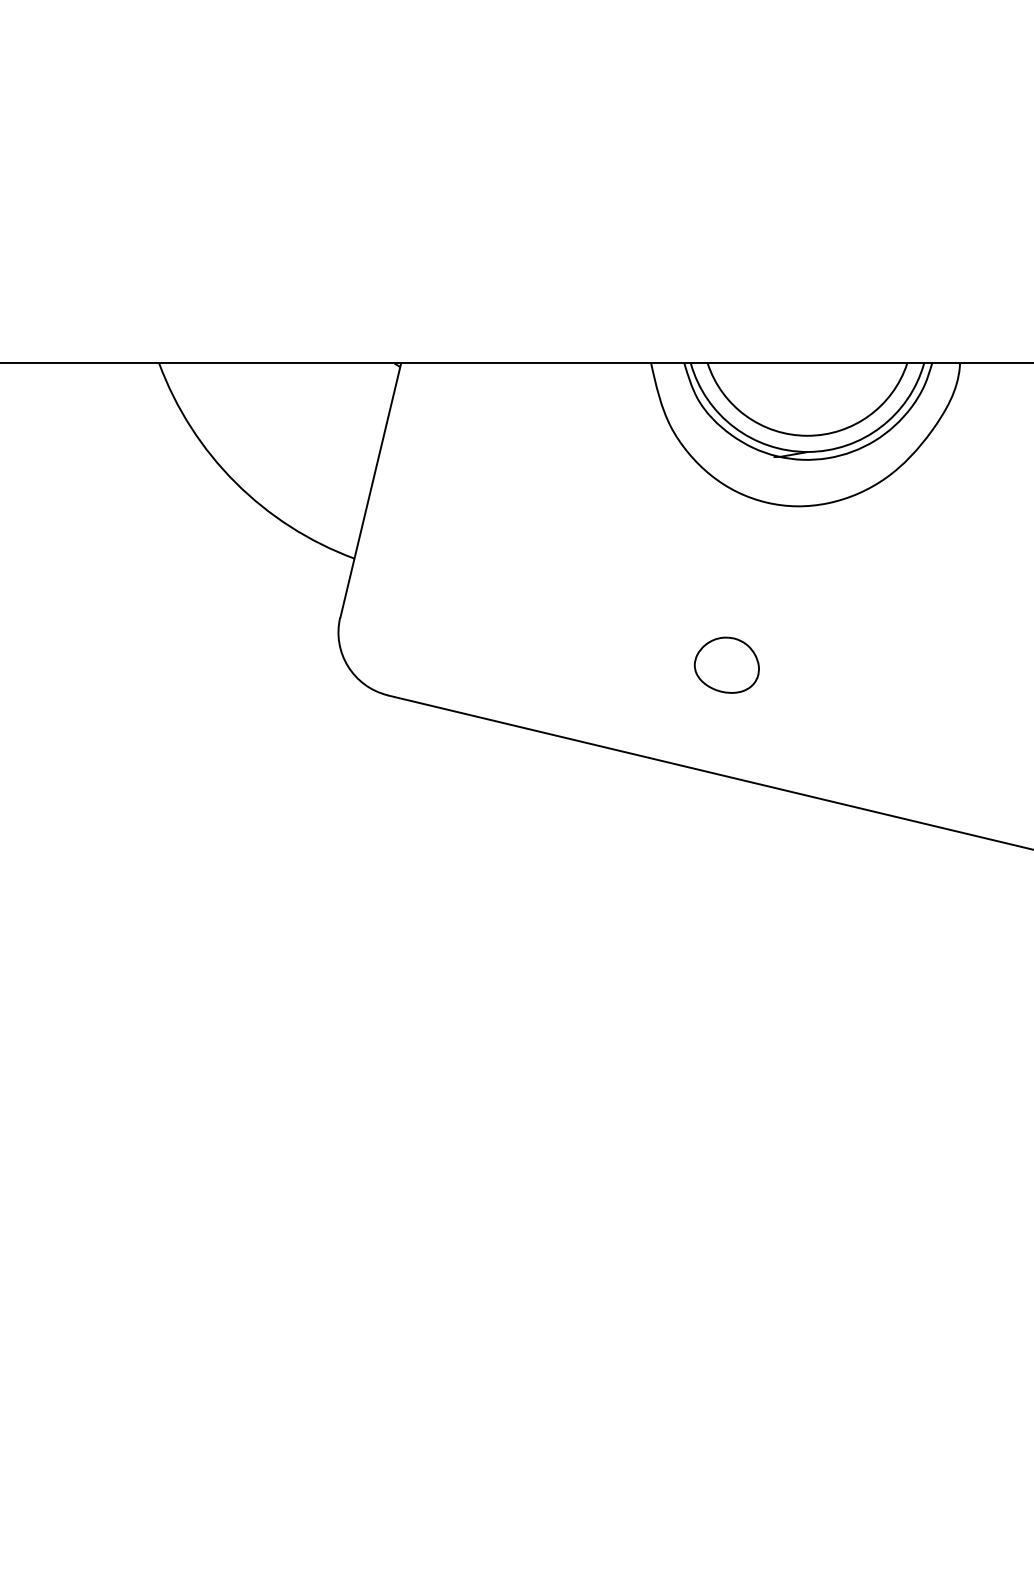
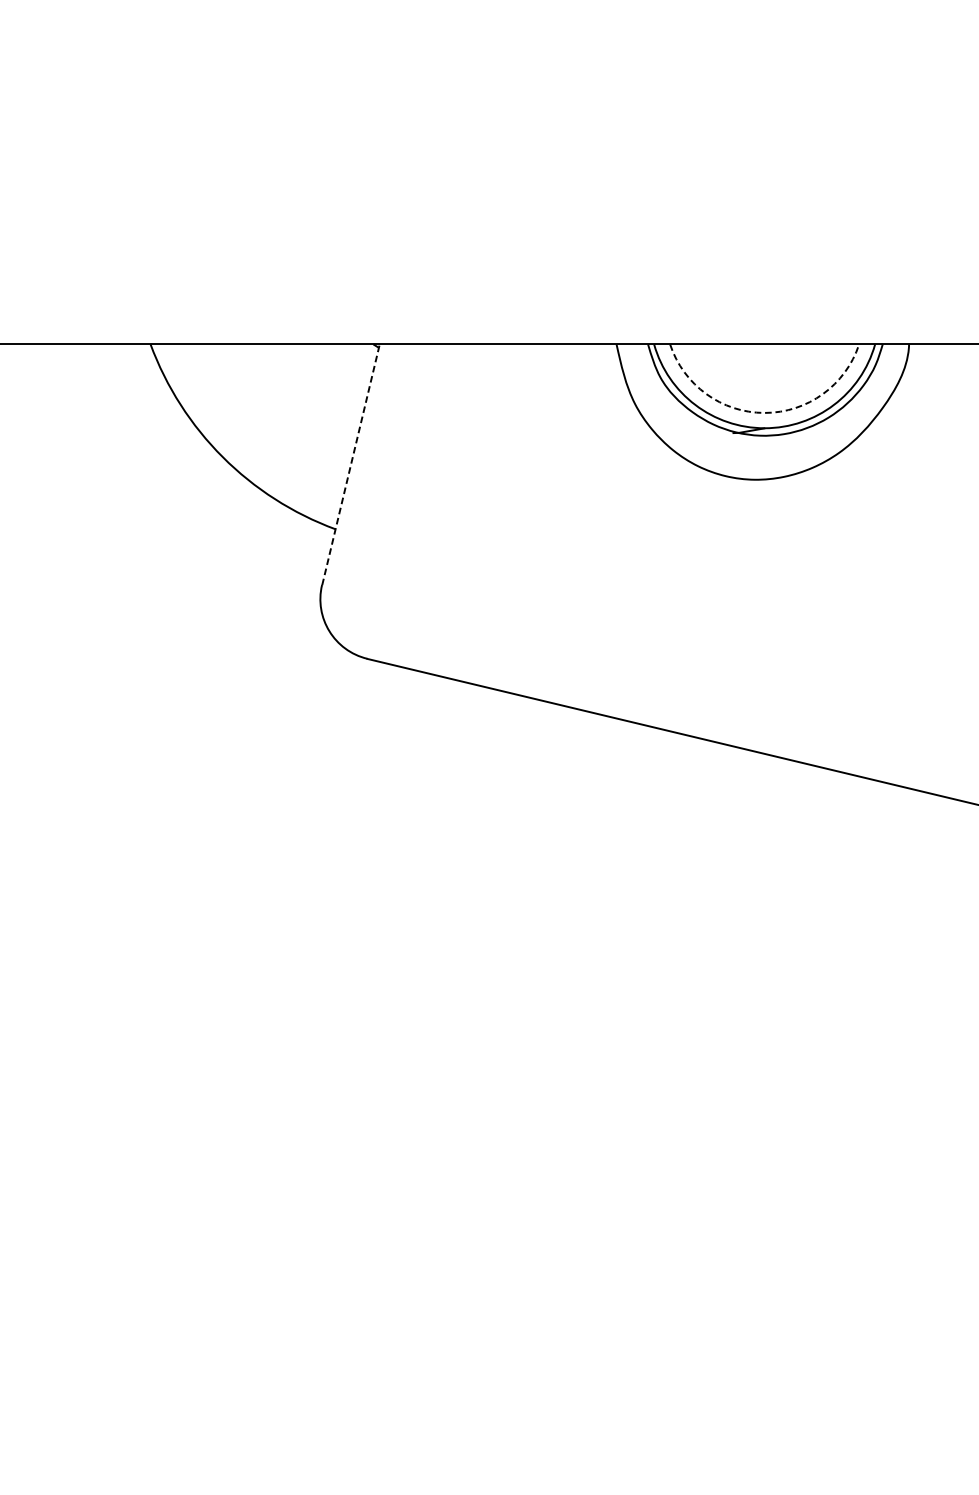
arc: (807, 435) -> (764, 412), solid -> dashed
line: (370, 490) -> (350, 464), solid -> dashed
part: (726, 664) -> (687, 629), removed

